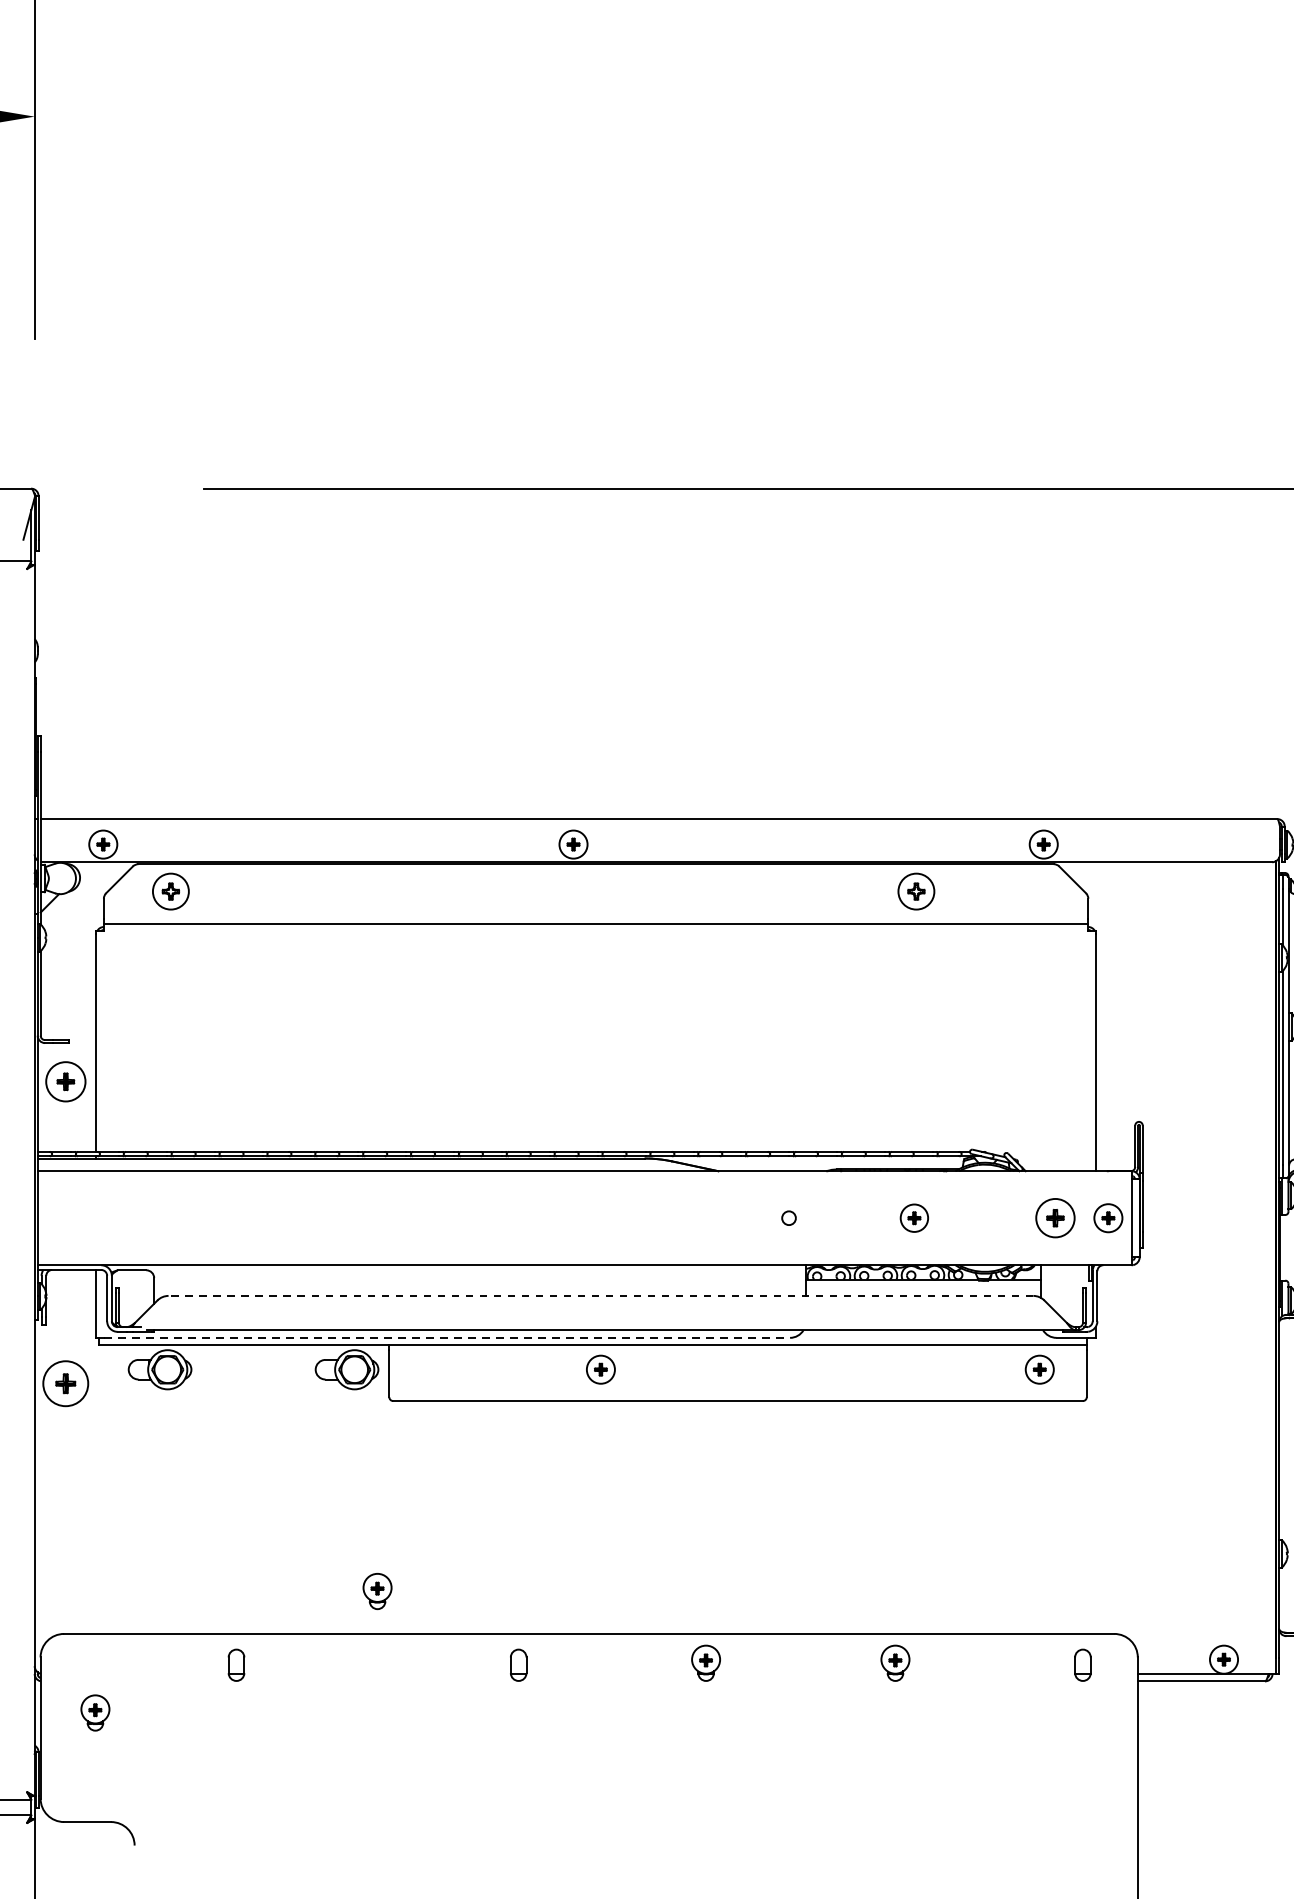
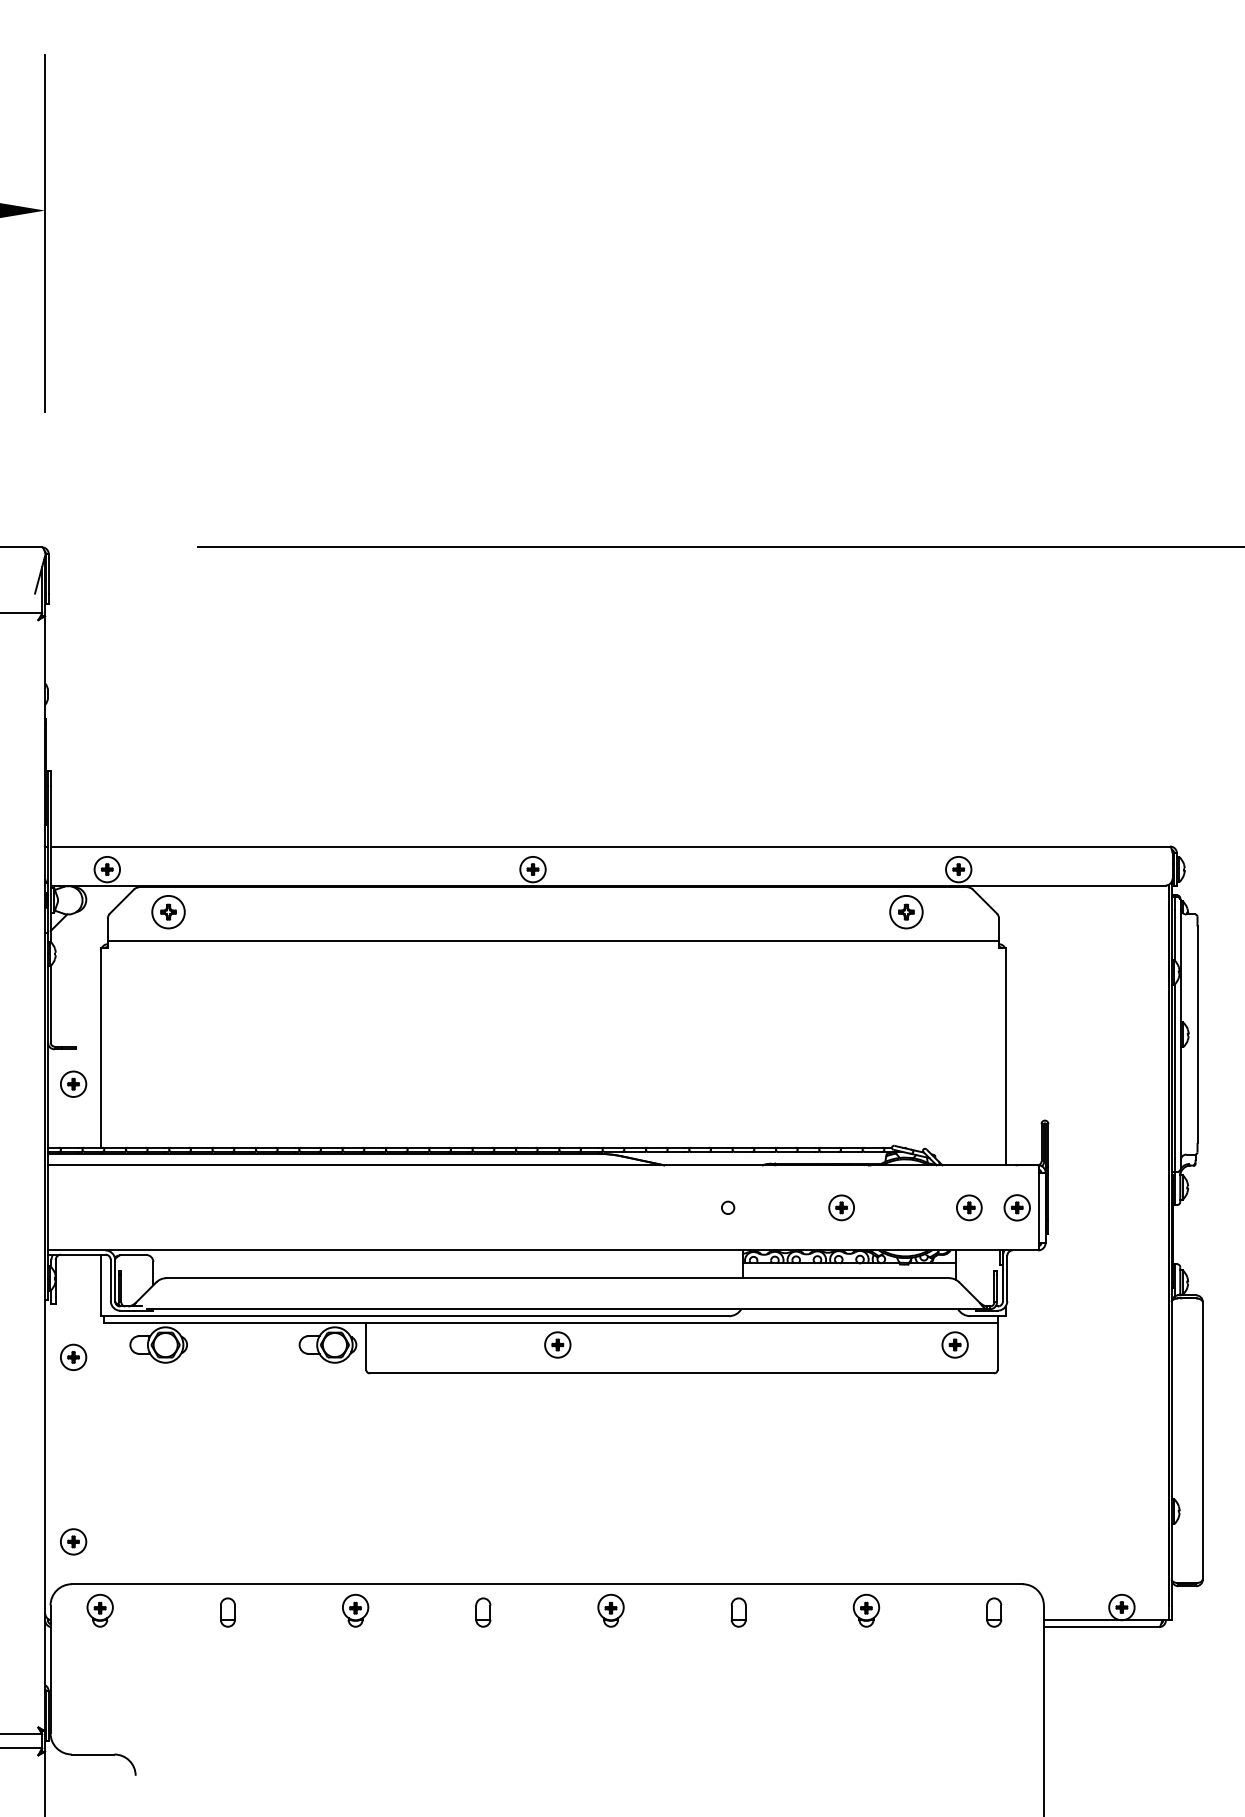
part: (916, 891) -> (906, 912), moved
part: (65, 1080) -> (73, 1083), size x0.71
part: (1055, 1217) -> (969, 1207), size x0.71
line: (600, 1296) -> (557, 1278), dashed -> solid
line: (447, 1338) -> (418, 1316), dashed -> solid
part: (65, 1382) -> (73, 1356), size x0.62
part: (65, 1586) -> (73, 1541), added
part: (377, 1591) -> (355, 1610), moved
part: (705, 1662) -> (610, 1610), moved
part: (895, 1662) -> (866, 1610), moved
part: (800, 1665) -> (738, 1612), added
part: (94, 1712) -> (99, 1610), moved

